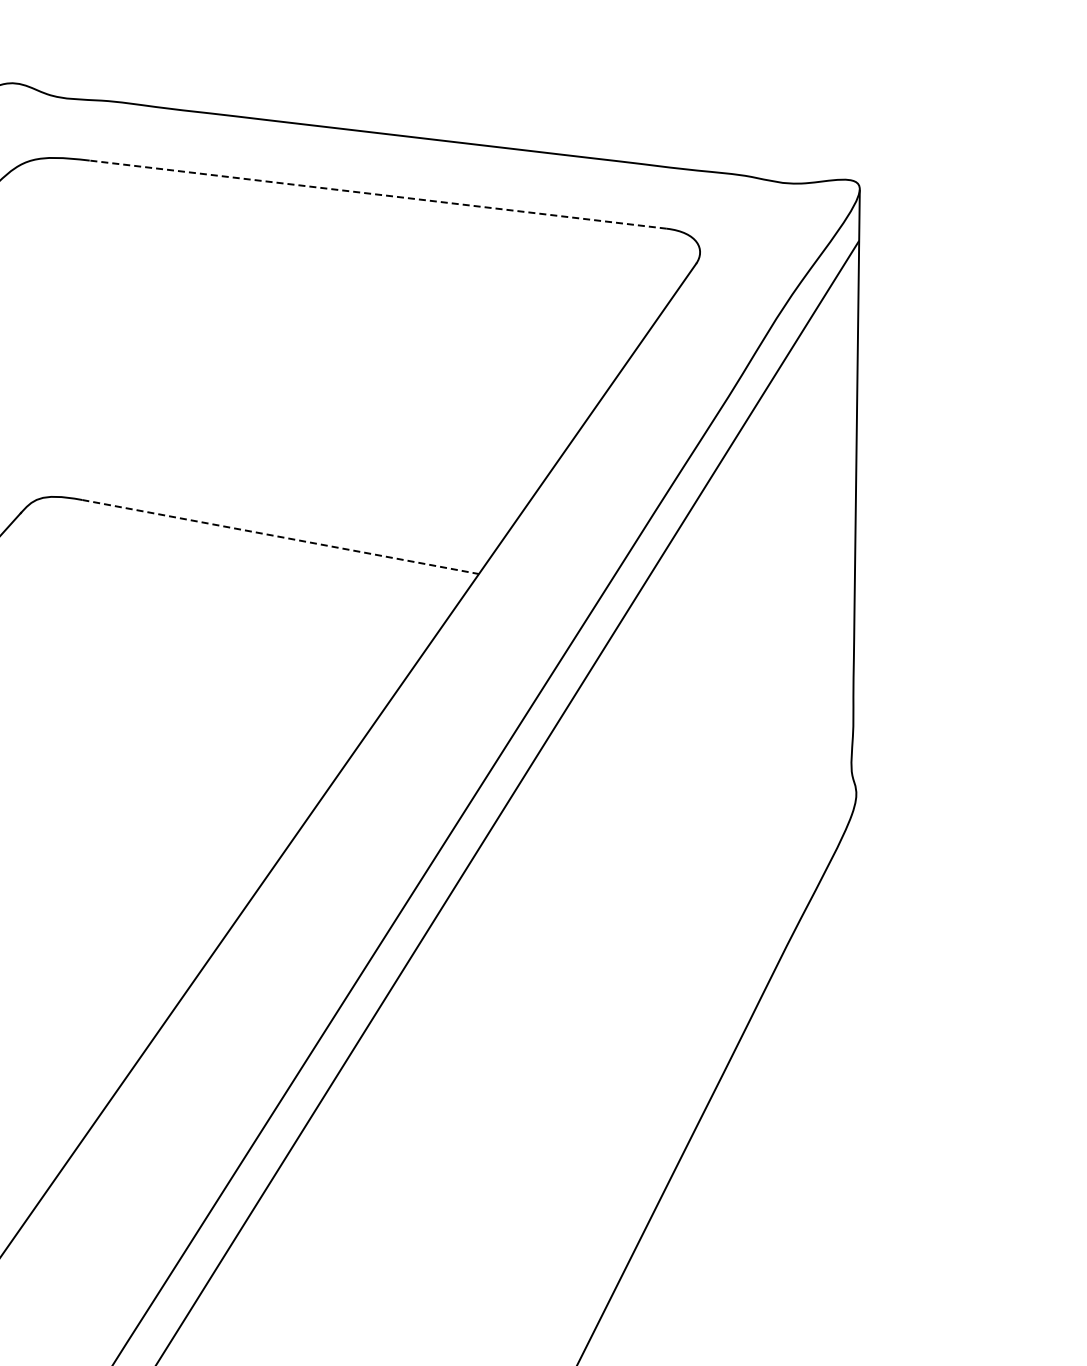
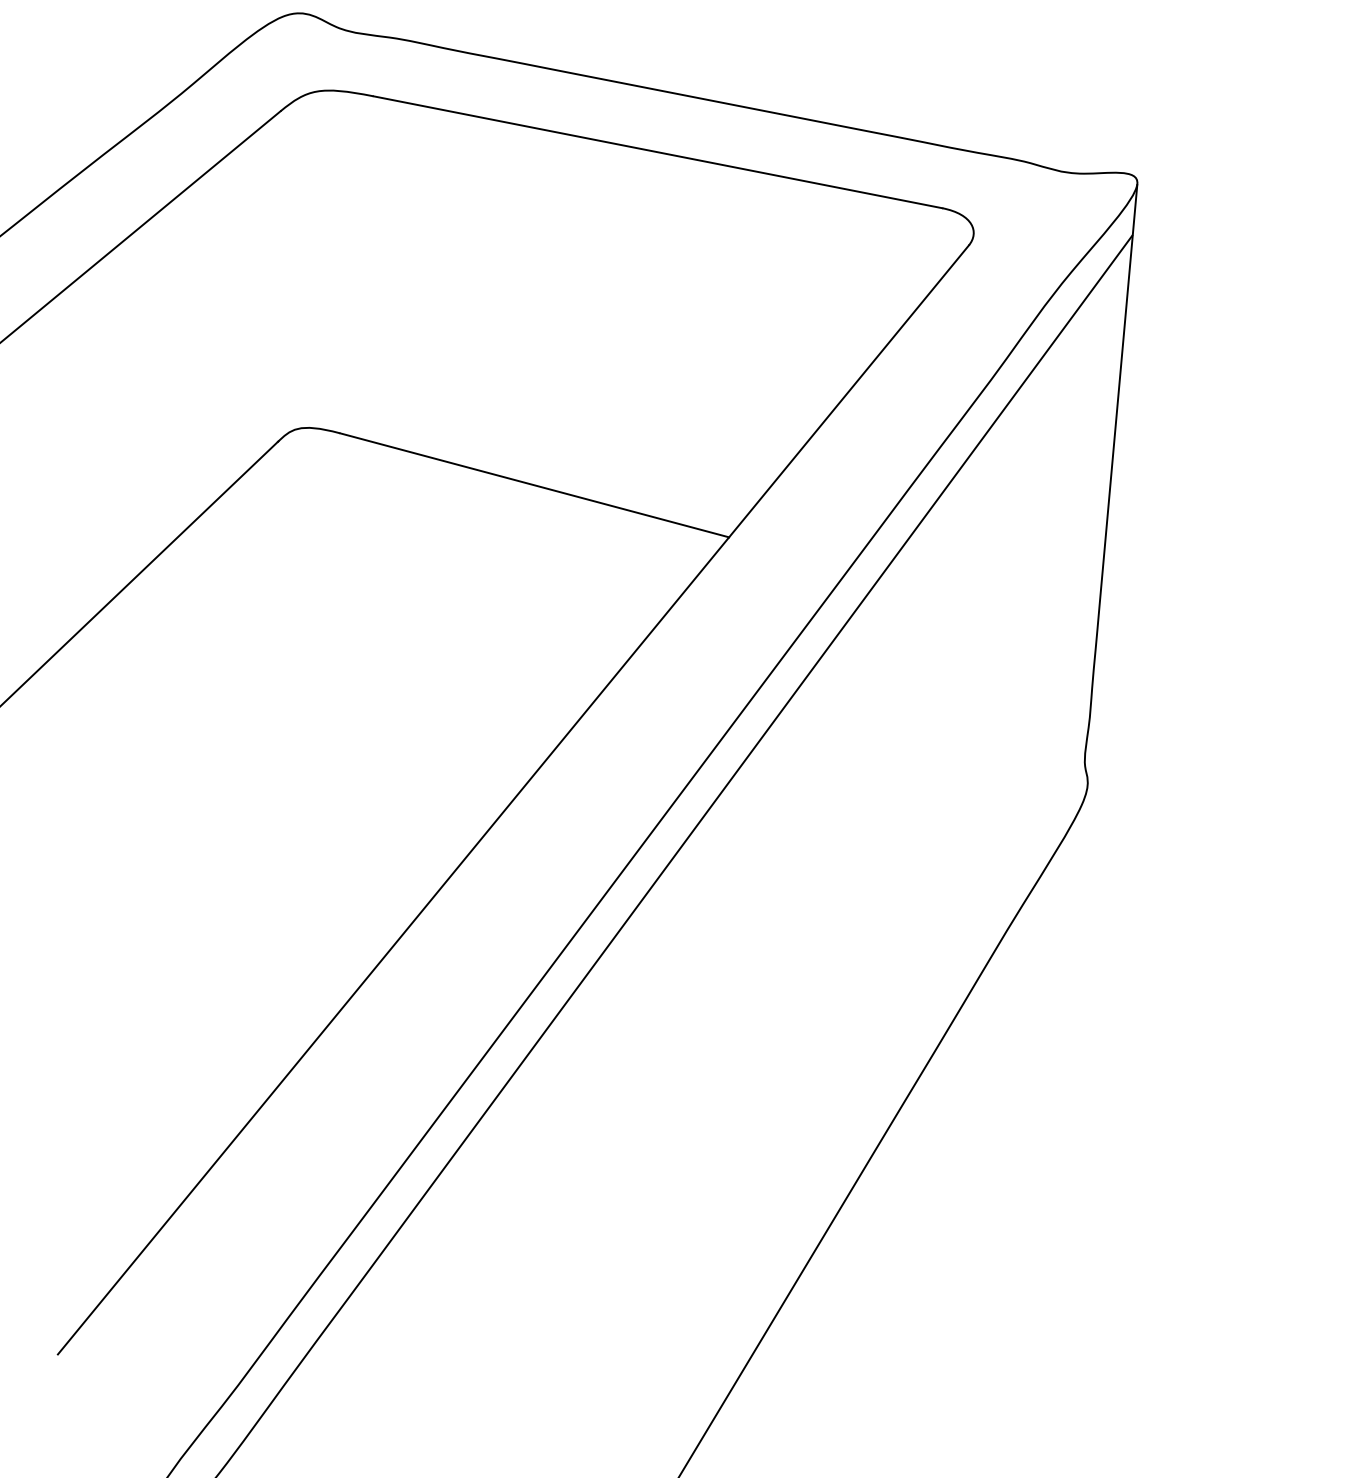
line: (377, 194) -> (657, 152), dashed -> solid
line: (281, 537) -> (535, 485), dashed -> solid

